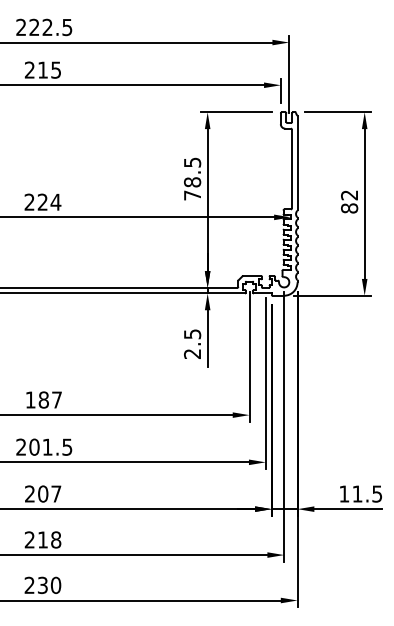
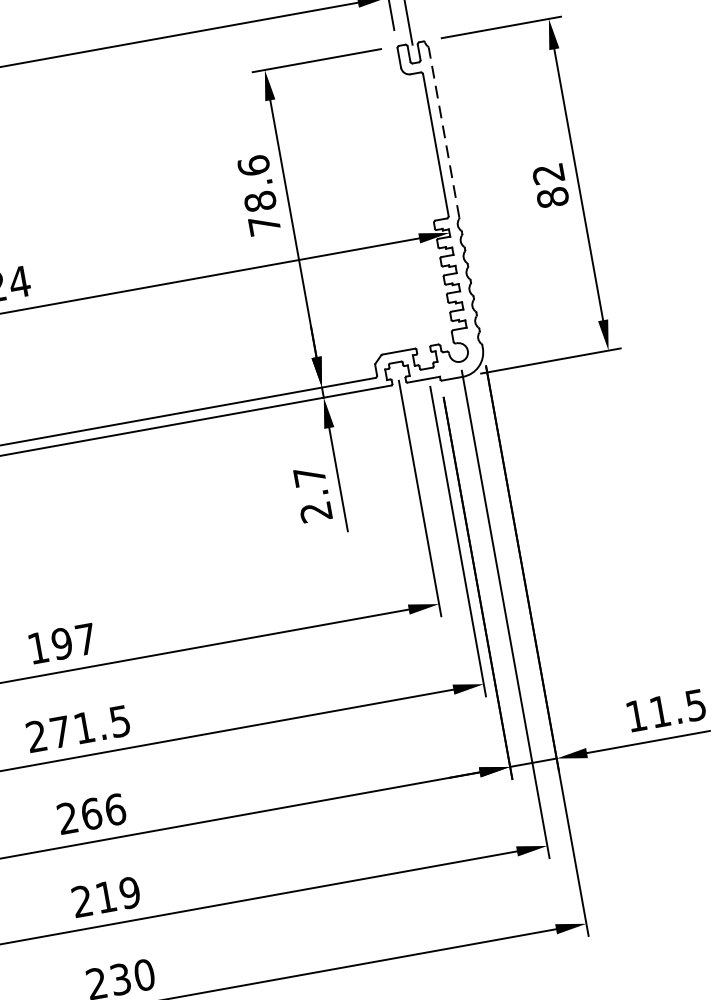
text: (192, 162) -> (253, 165), 78.5 -> 78.6
line: (297, 163) -> (444, 133), solid -> dashed
text: (192, 334) -> (309, 476), 2.5 -> 2.7
text: (43, 399) -> (61, 642), 187 -> 197
text: (34, 446) -> (60, 730), 201.5 -> 271.5
text: (49, 493) -> (102, 810), 207 -> 266
text: (56, 539) -> (130, 891), 218 -> 219

